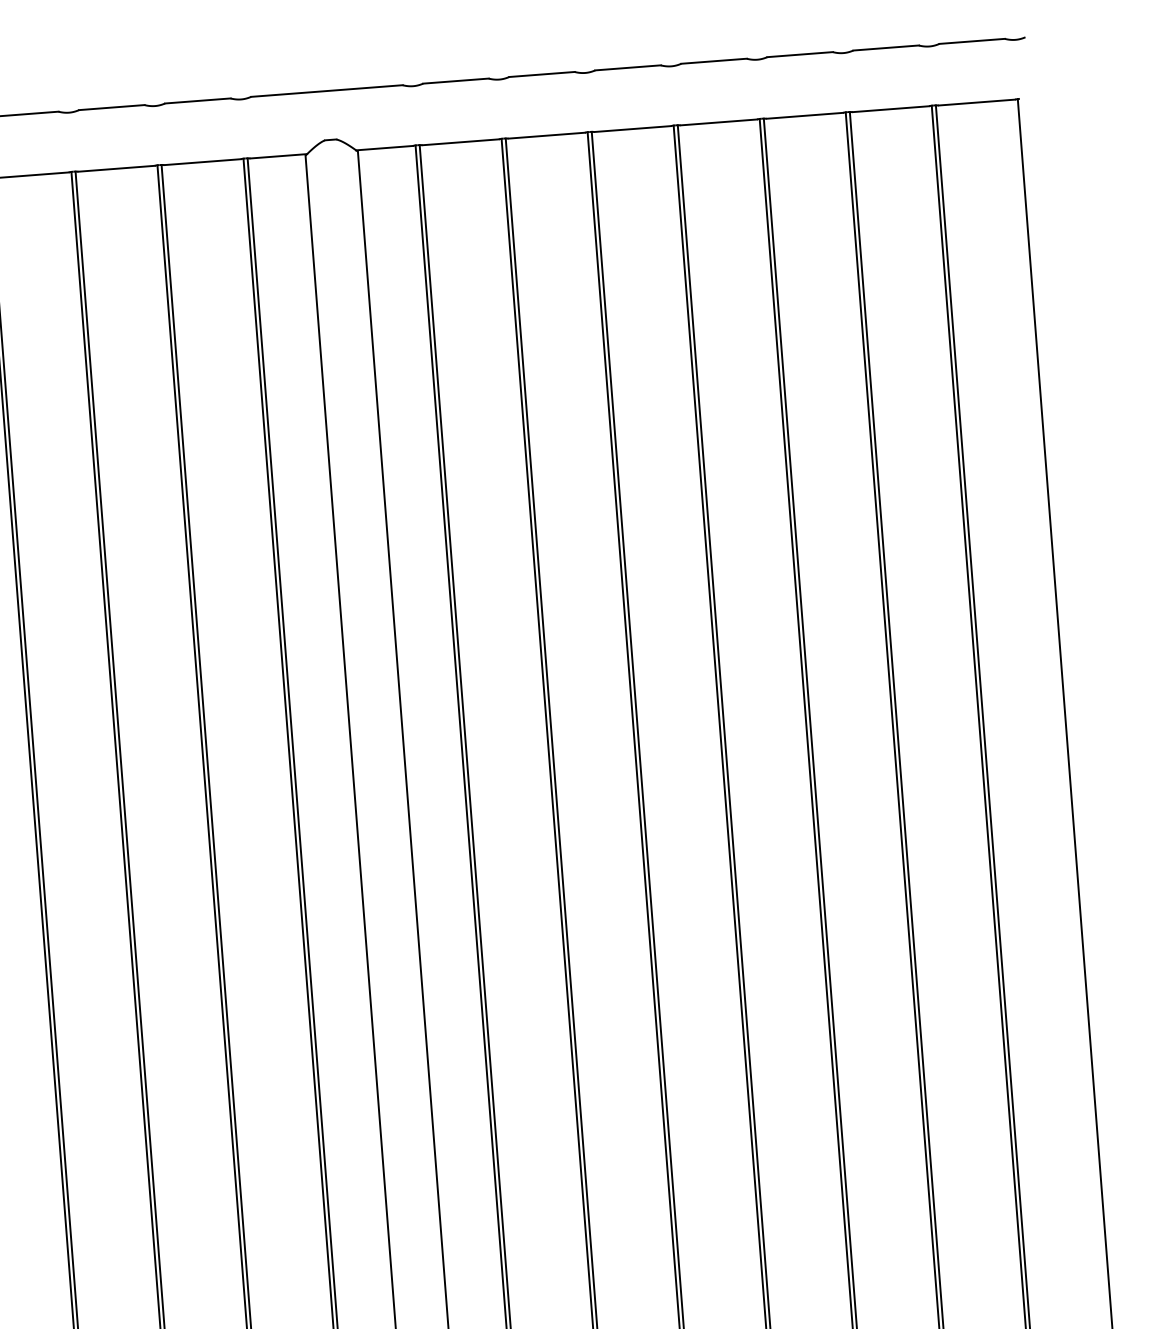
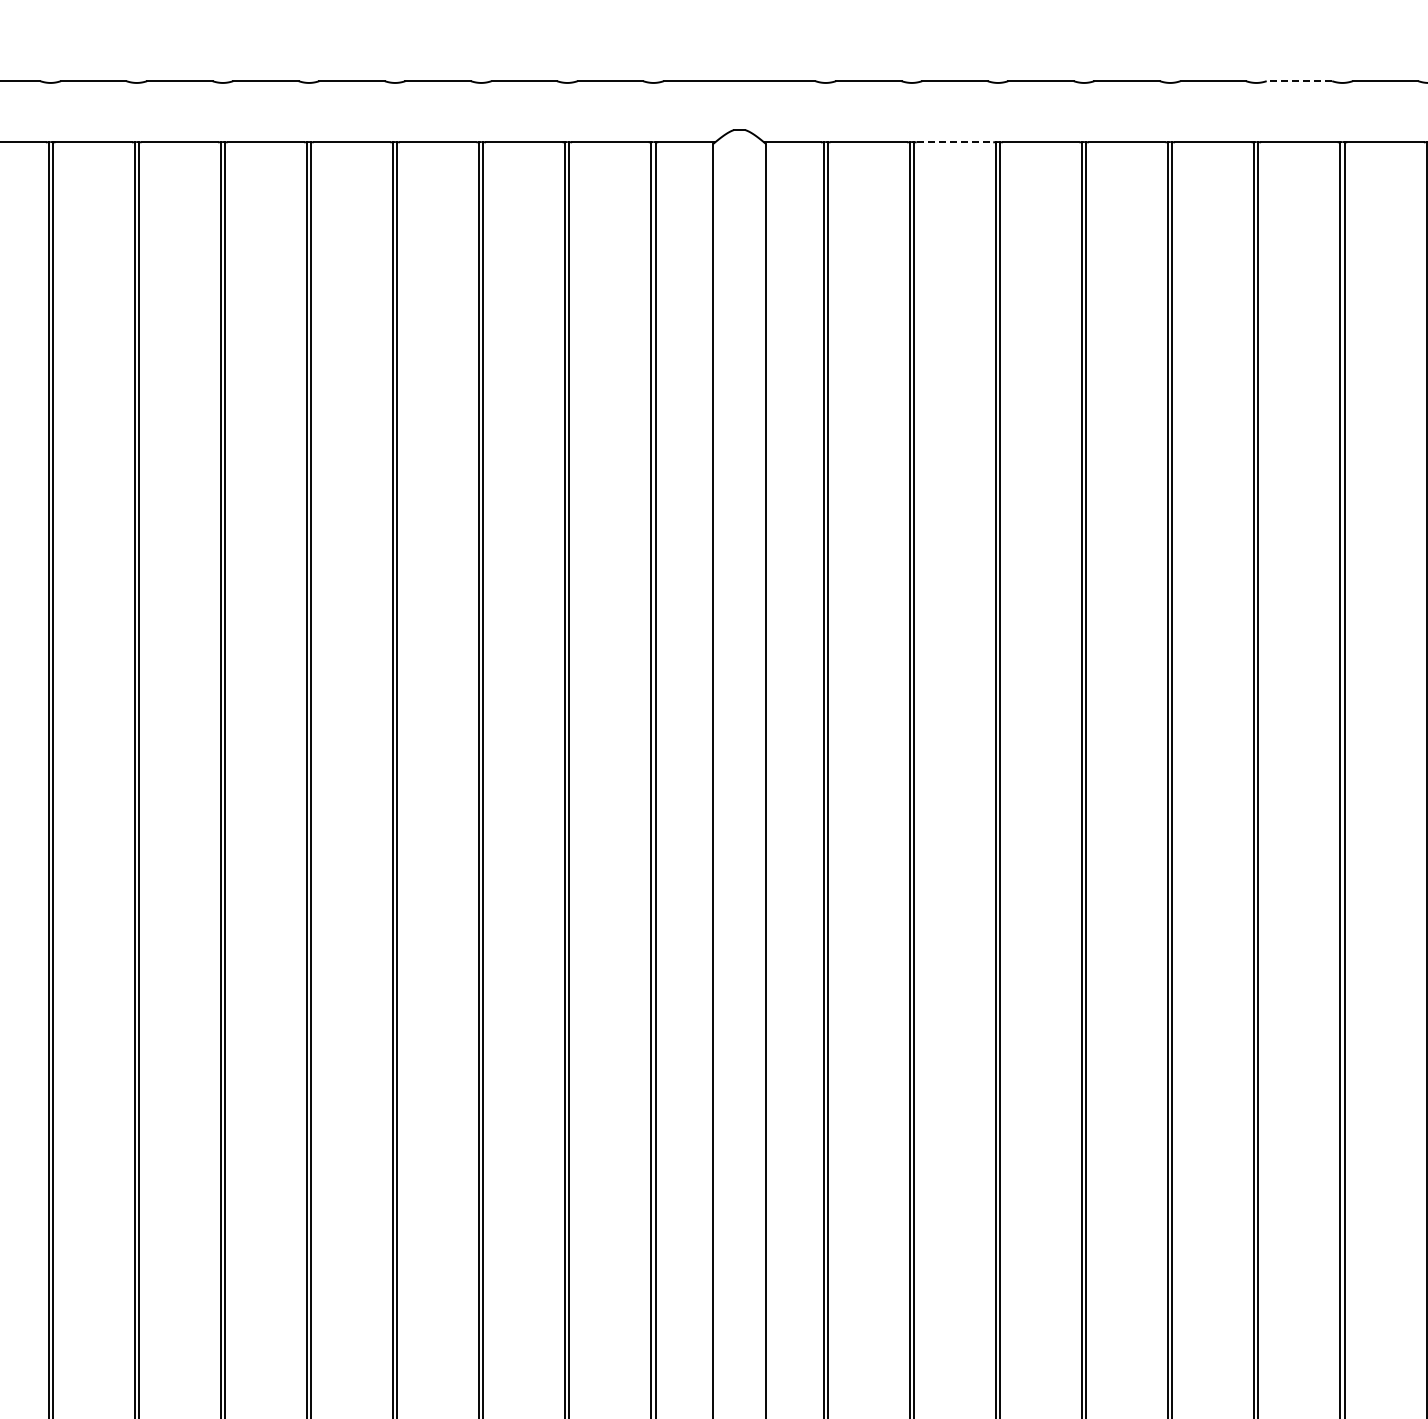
line: (886, 48) -> (1299, 81), solid -> dashed
line: (547, 135) -> (955, 142), solid -> dashed

